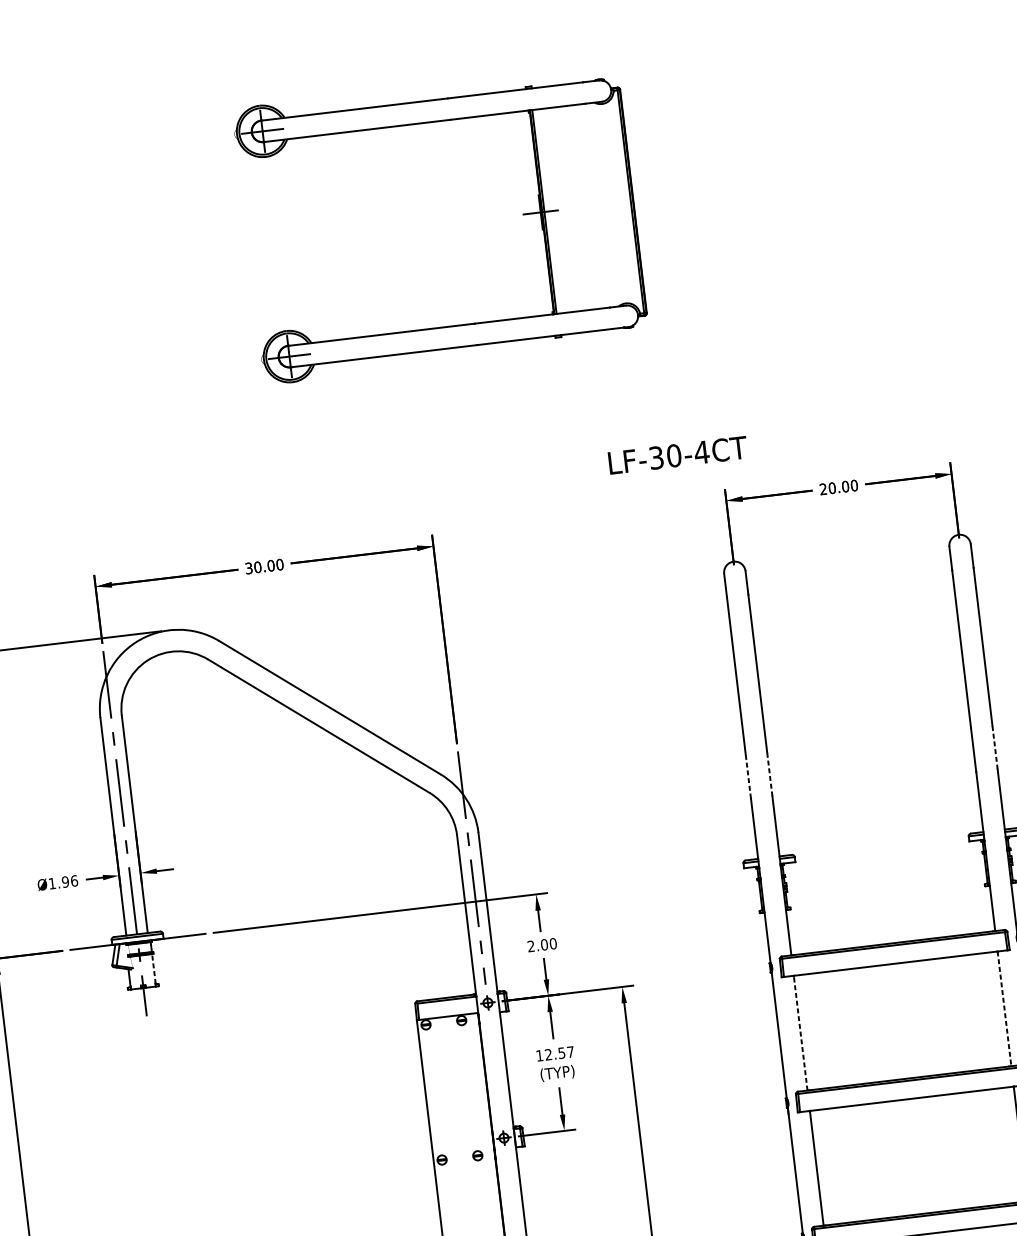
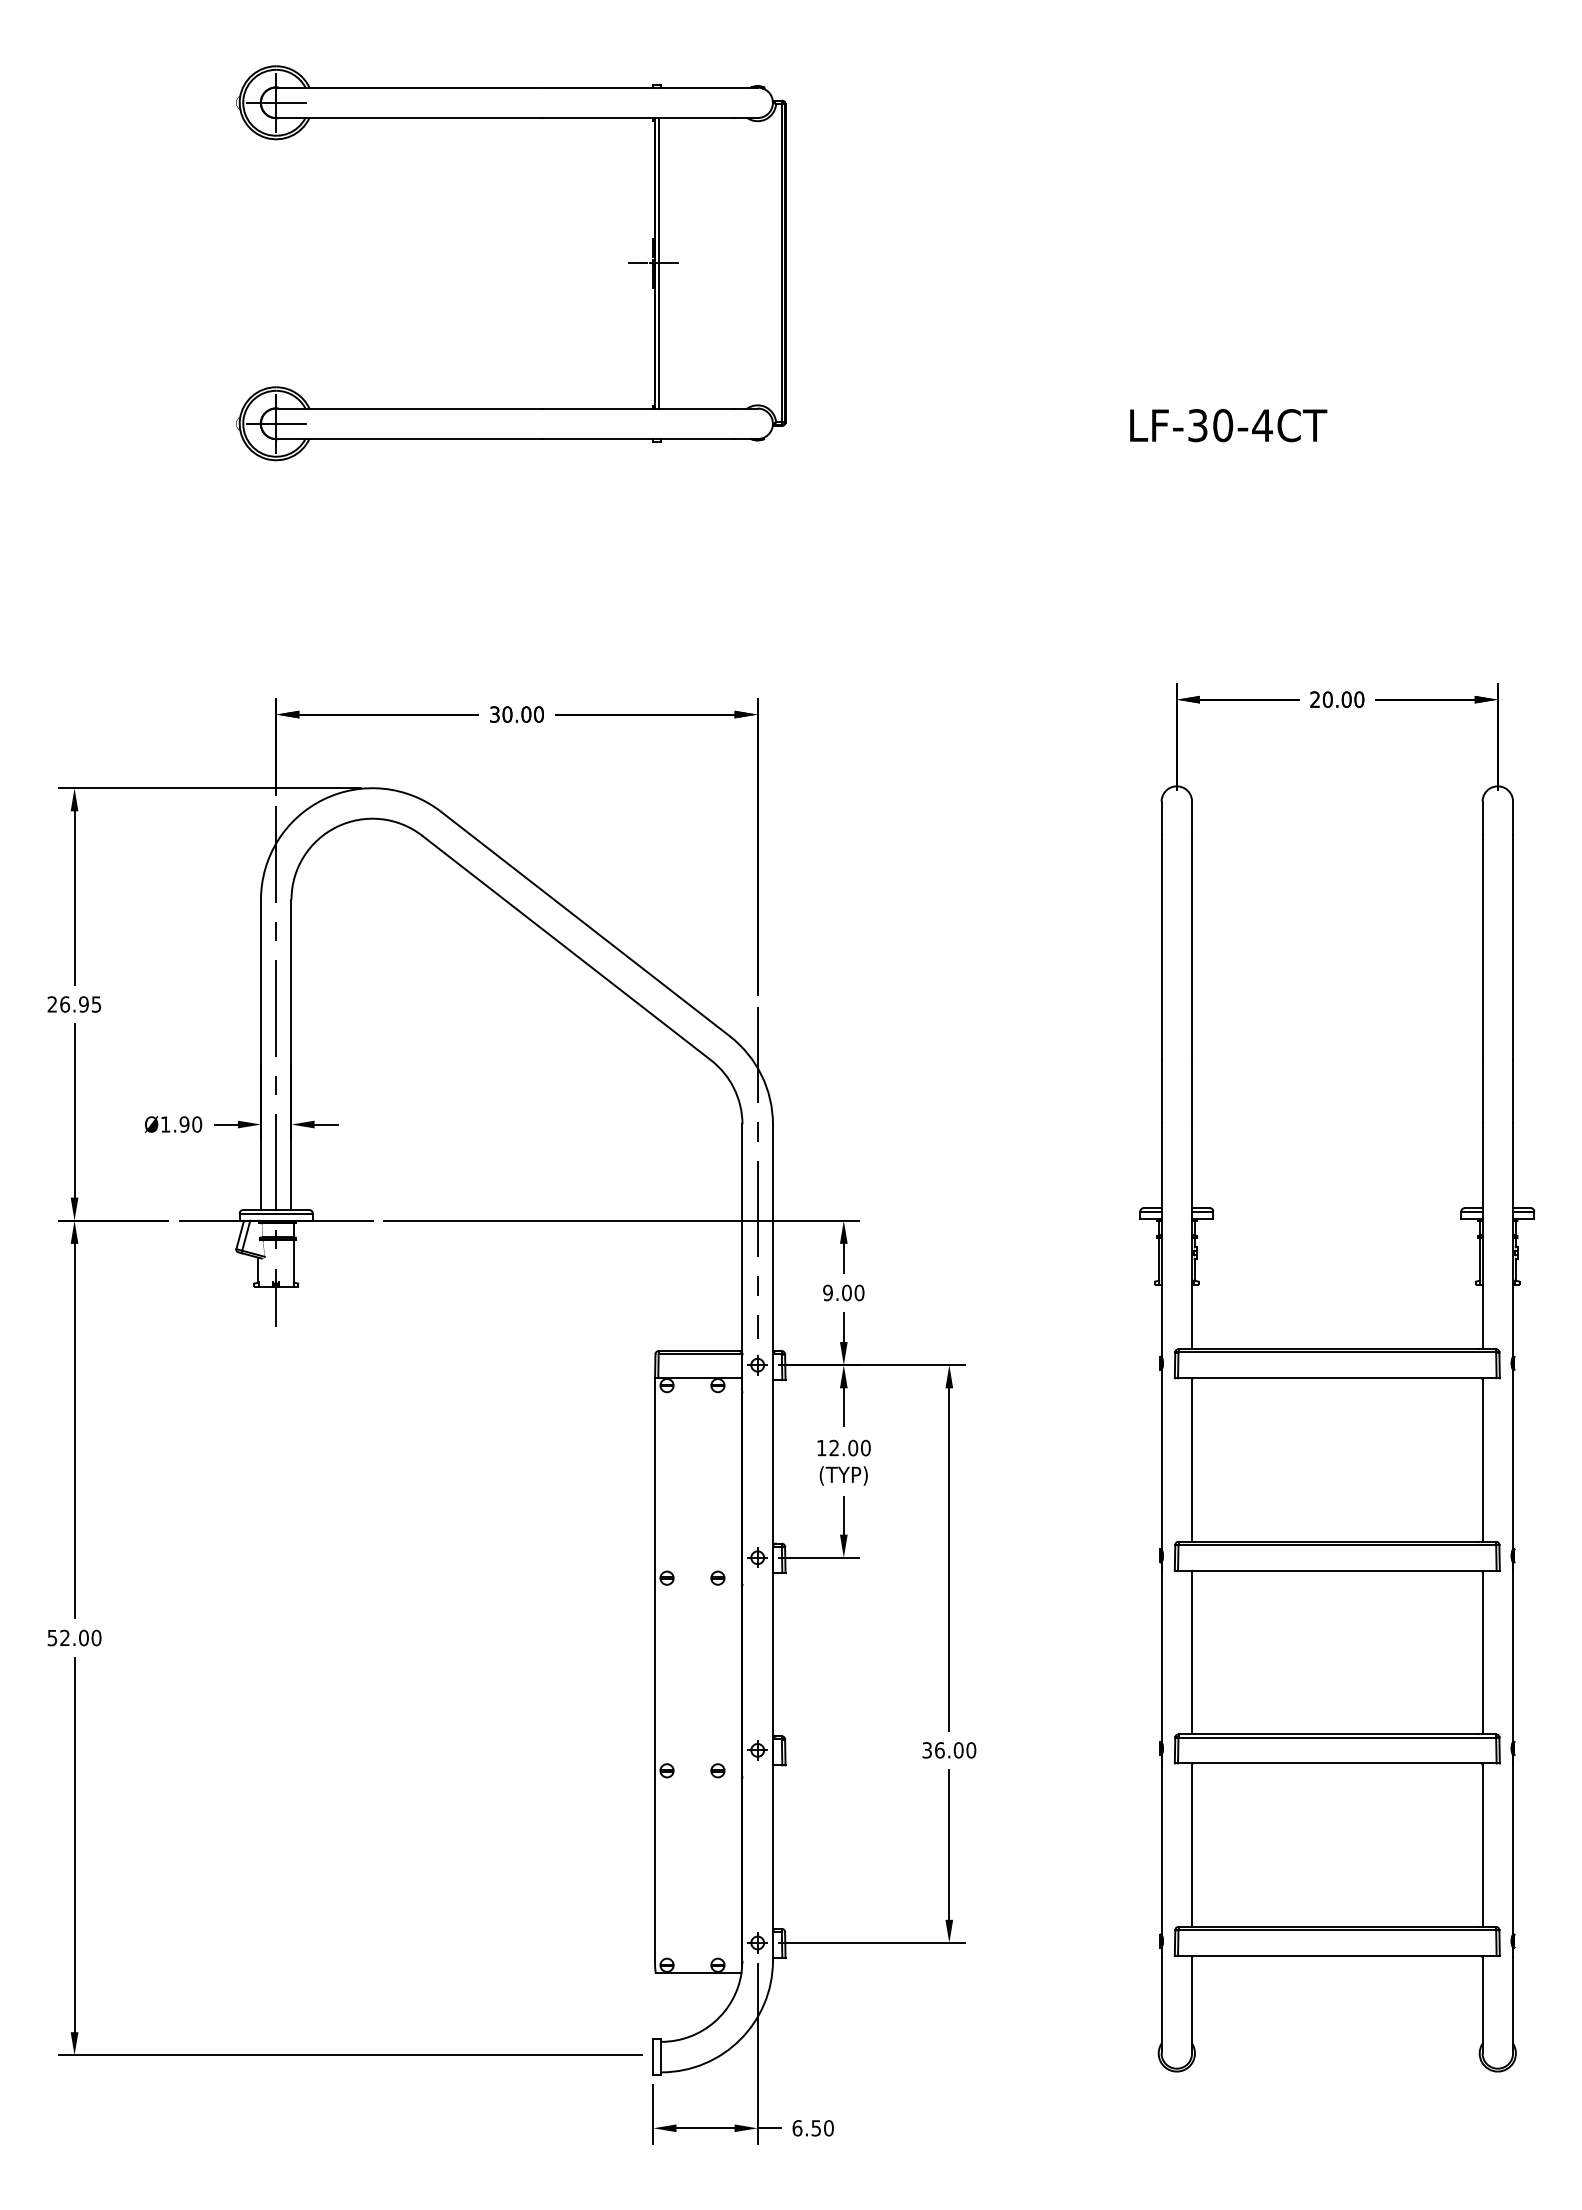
part: (523, 214) -> (628, 263), moved
text: (677, 455) -> (1228, 425), moved
line: (995, 746) -> (1513, 1090), dashed -> solid
line: (770, 773) -> (1192, 1090), dashed -> solid
line: (748, 777) -> (1161, 1091), dashed -> solid
text: (74, 880) -> (197, 1124), Ø1.96 -> Ø1.90
text: (530, 946) -> (827, 1292), 2.00 -> 9.00
line: (154, 968) -> (294, 1260), dashed -> solid
line: (1004, 1009) -> (1482, 1460), dashed -> solid
line: (800, 1033) -> (1192, 1460), dashed -> solid
text: (566, 1052) -> (859, 1447), 12.57 -> 12.00

